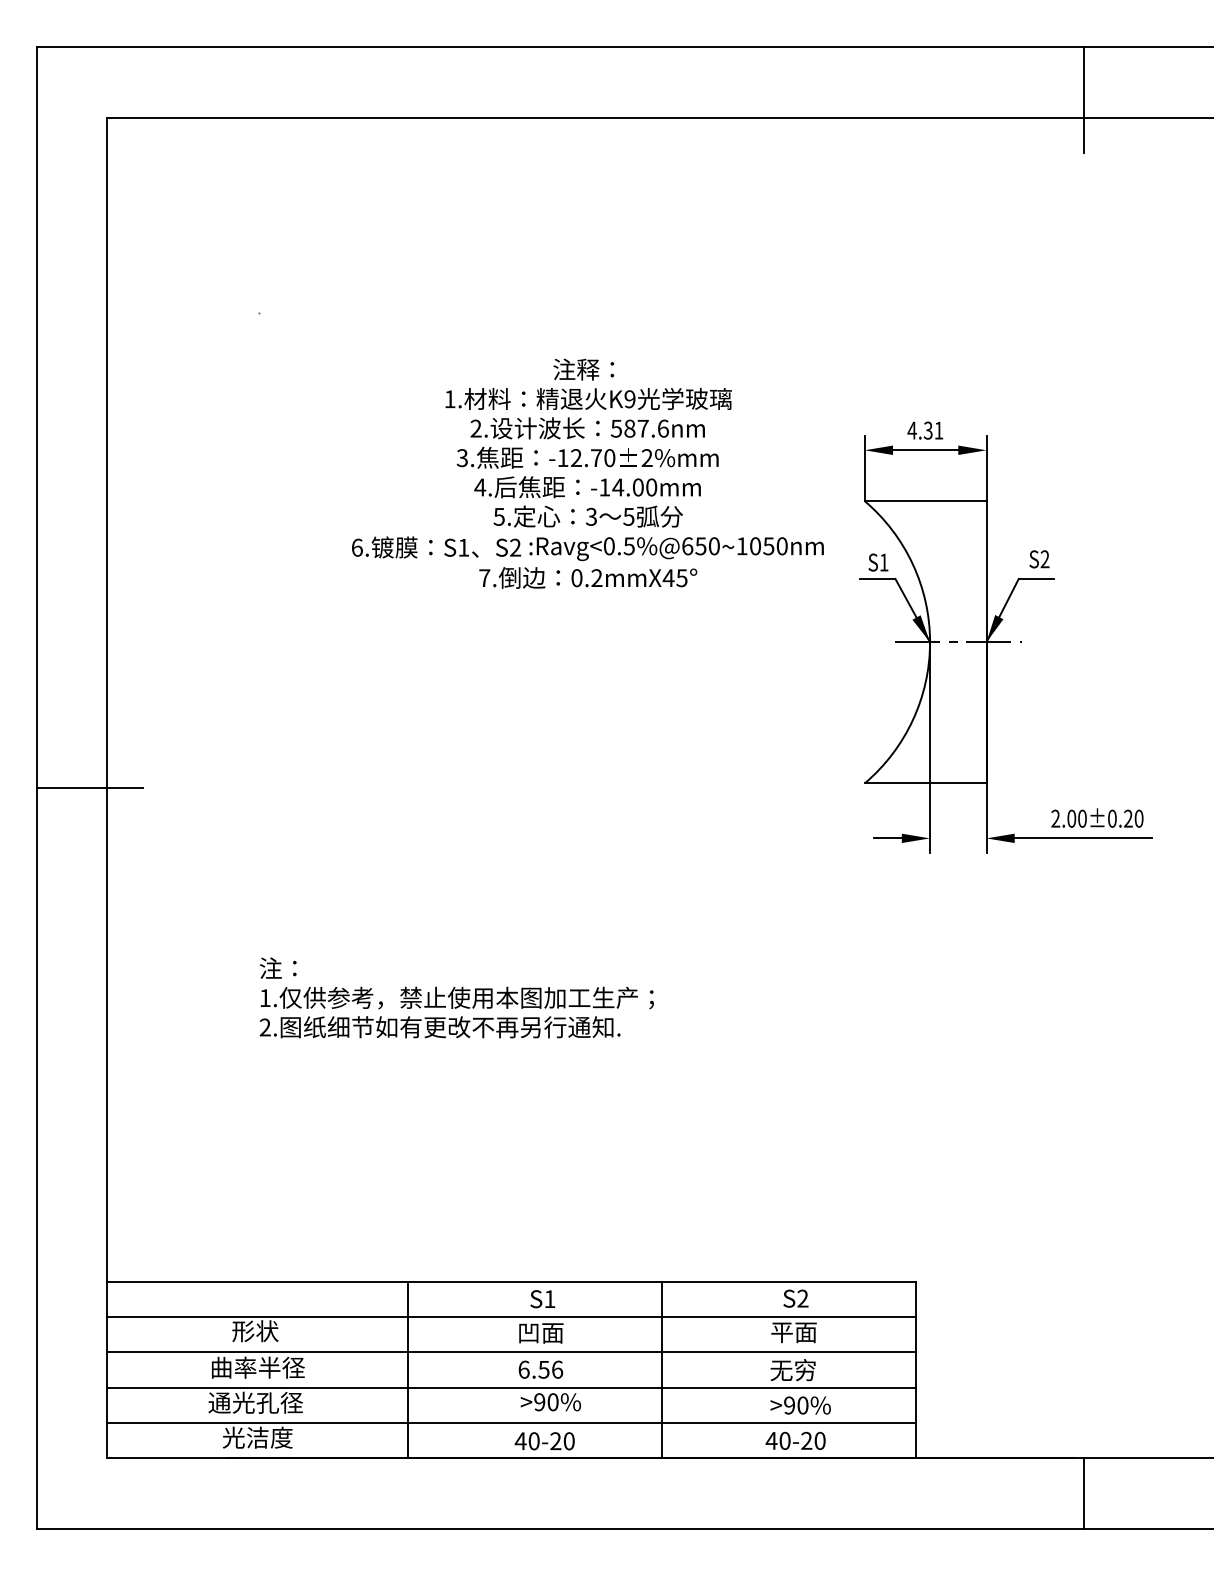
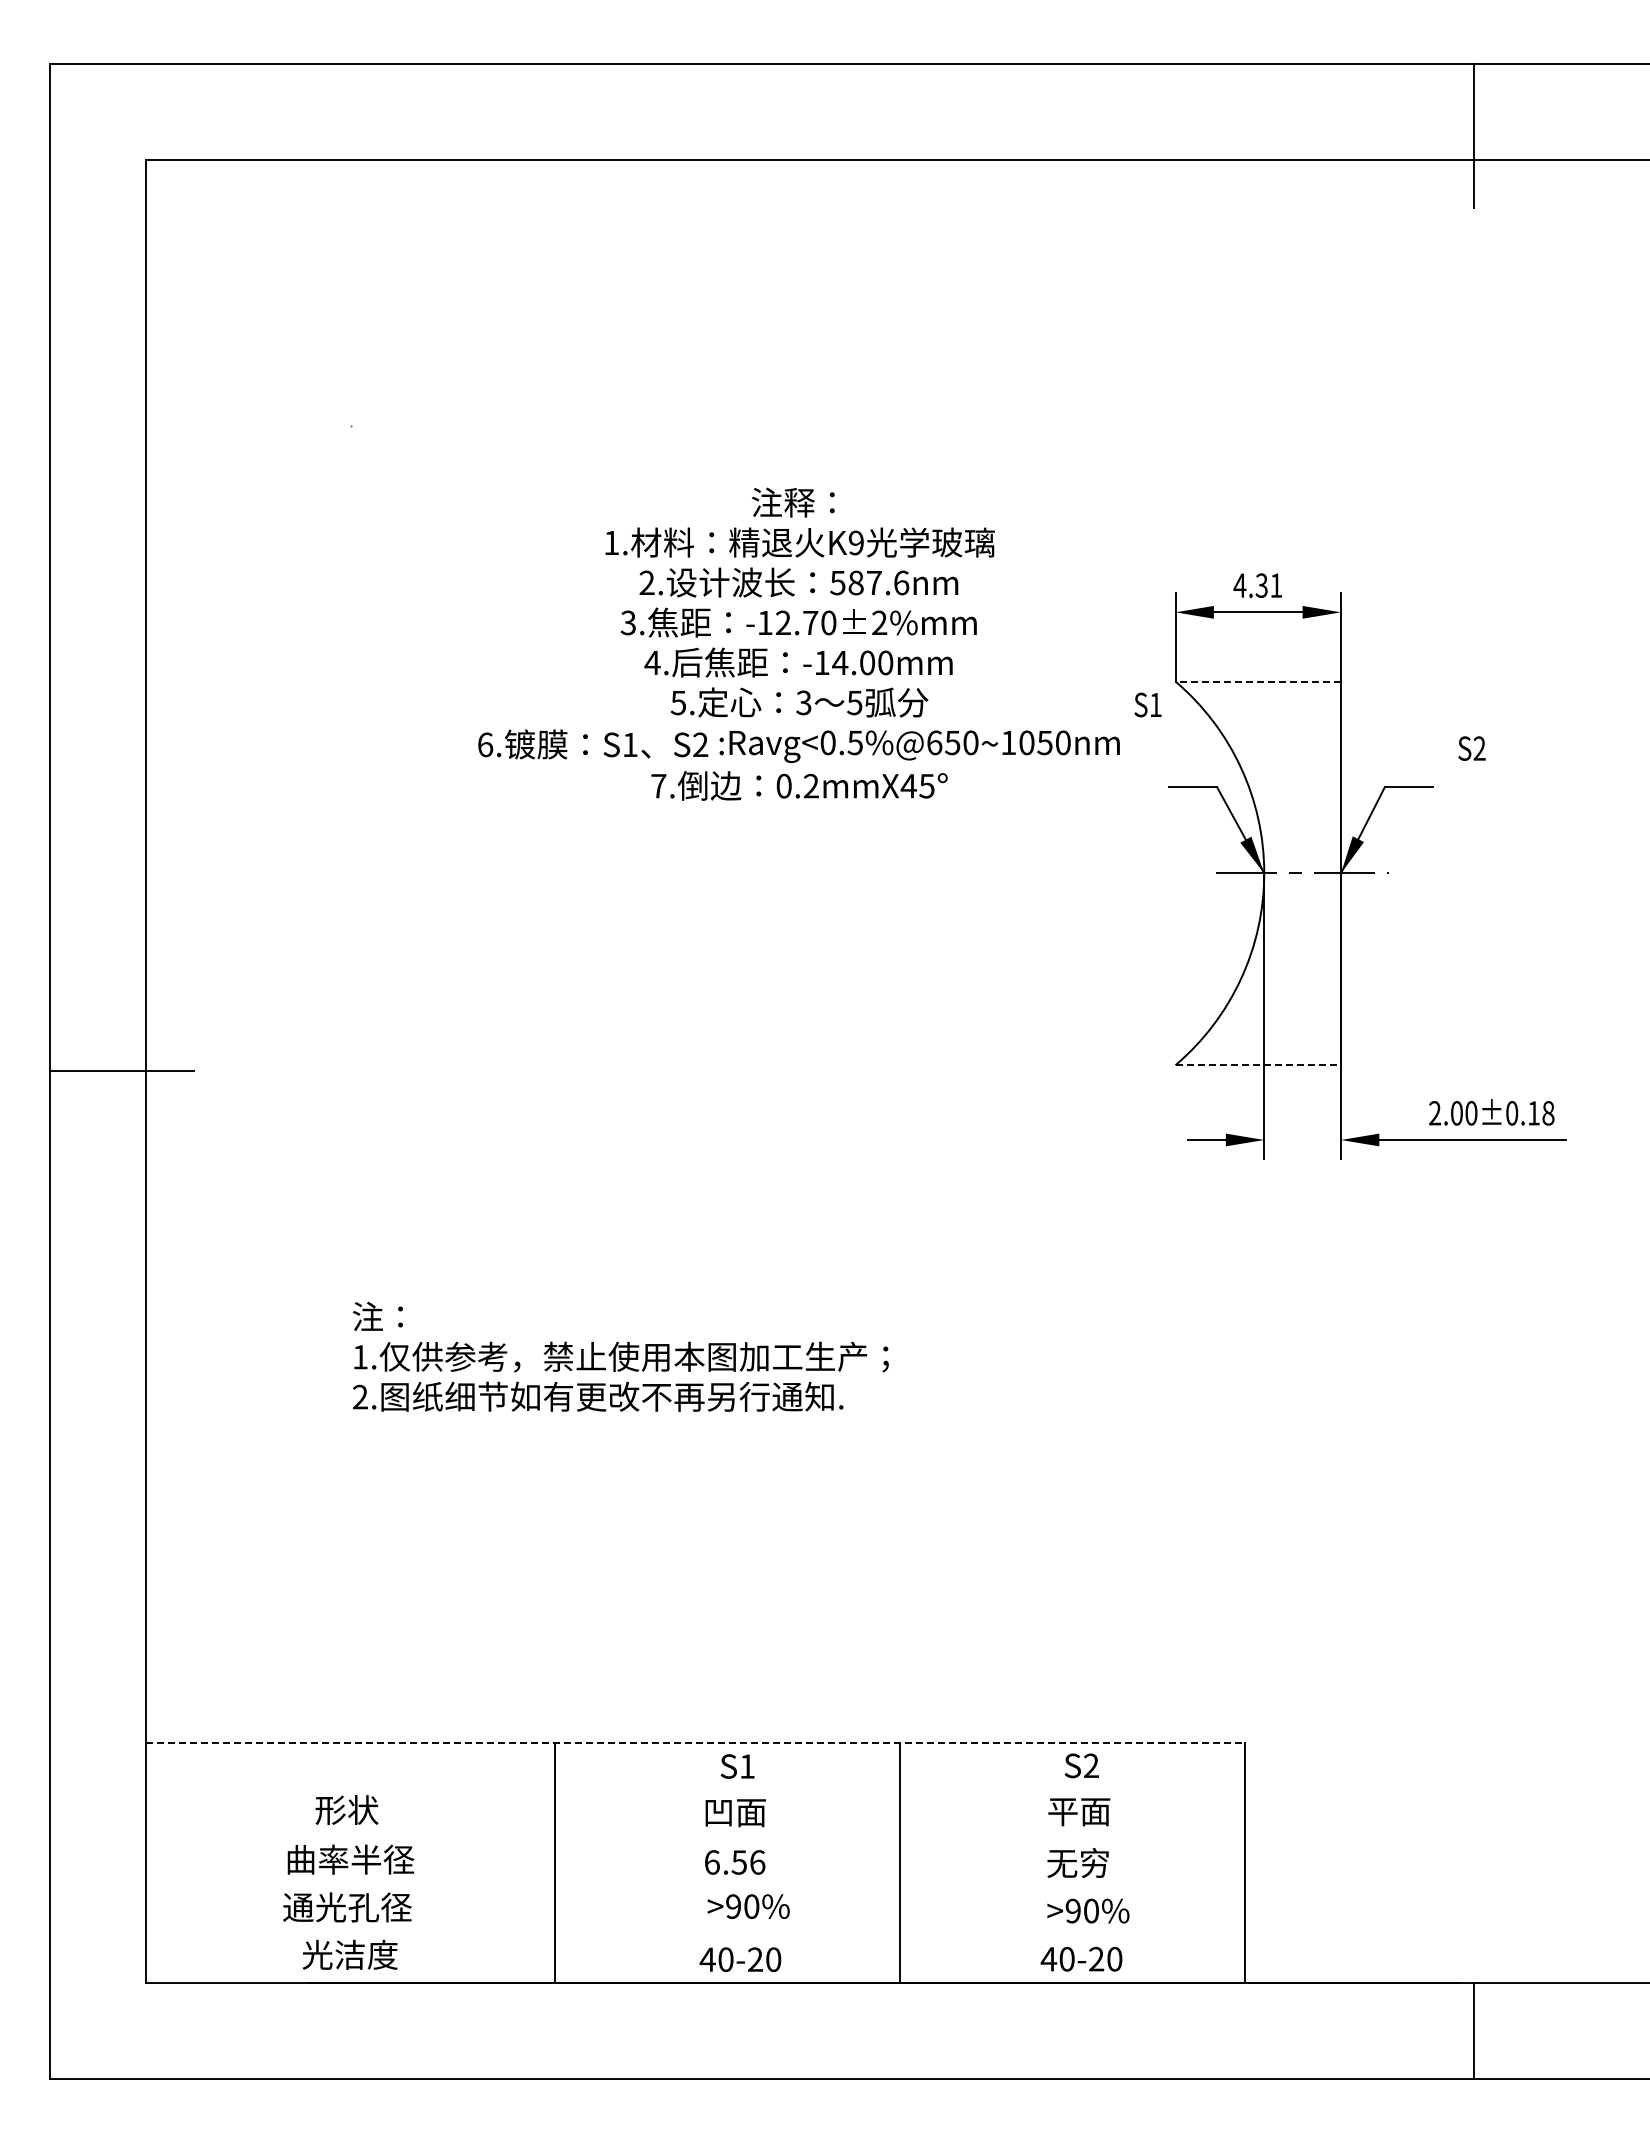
line: (925, 501) -> (1258, 681), solid -> dashed
text: (1039, 559) -> (1471, 748), moved
text: (878, 562) -> (1147, 704), moved
line: (925, 783) -> (1258, 1065), solid -> dashed
text: (1133, 818) -> (1541, 1113), 2.00±0.20 -> 2.00±0.18
line: (511, 1281) -> (695, 1742), solid -> dashed
line: (511, 1316) -> (695, 1790), removed
line: (511, 1352) -> (695, 1838), removed
line: (511, 1387) -> (695, 1886), removed
line: (511, 1422) -> (695, 1934), removed

